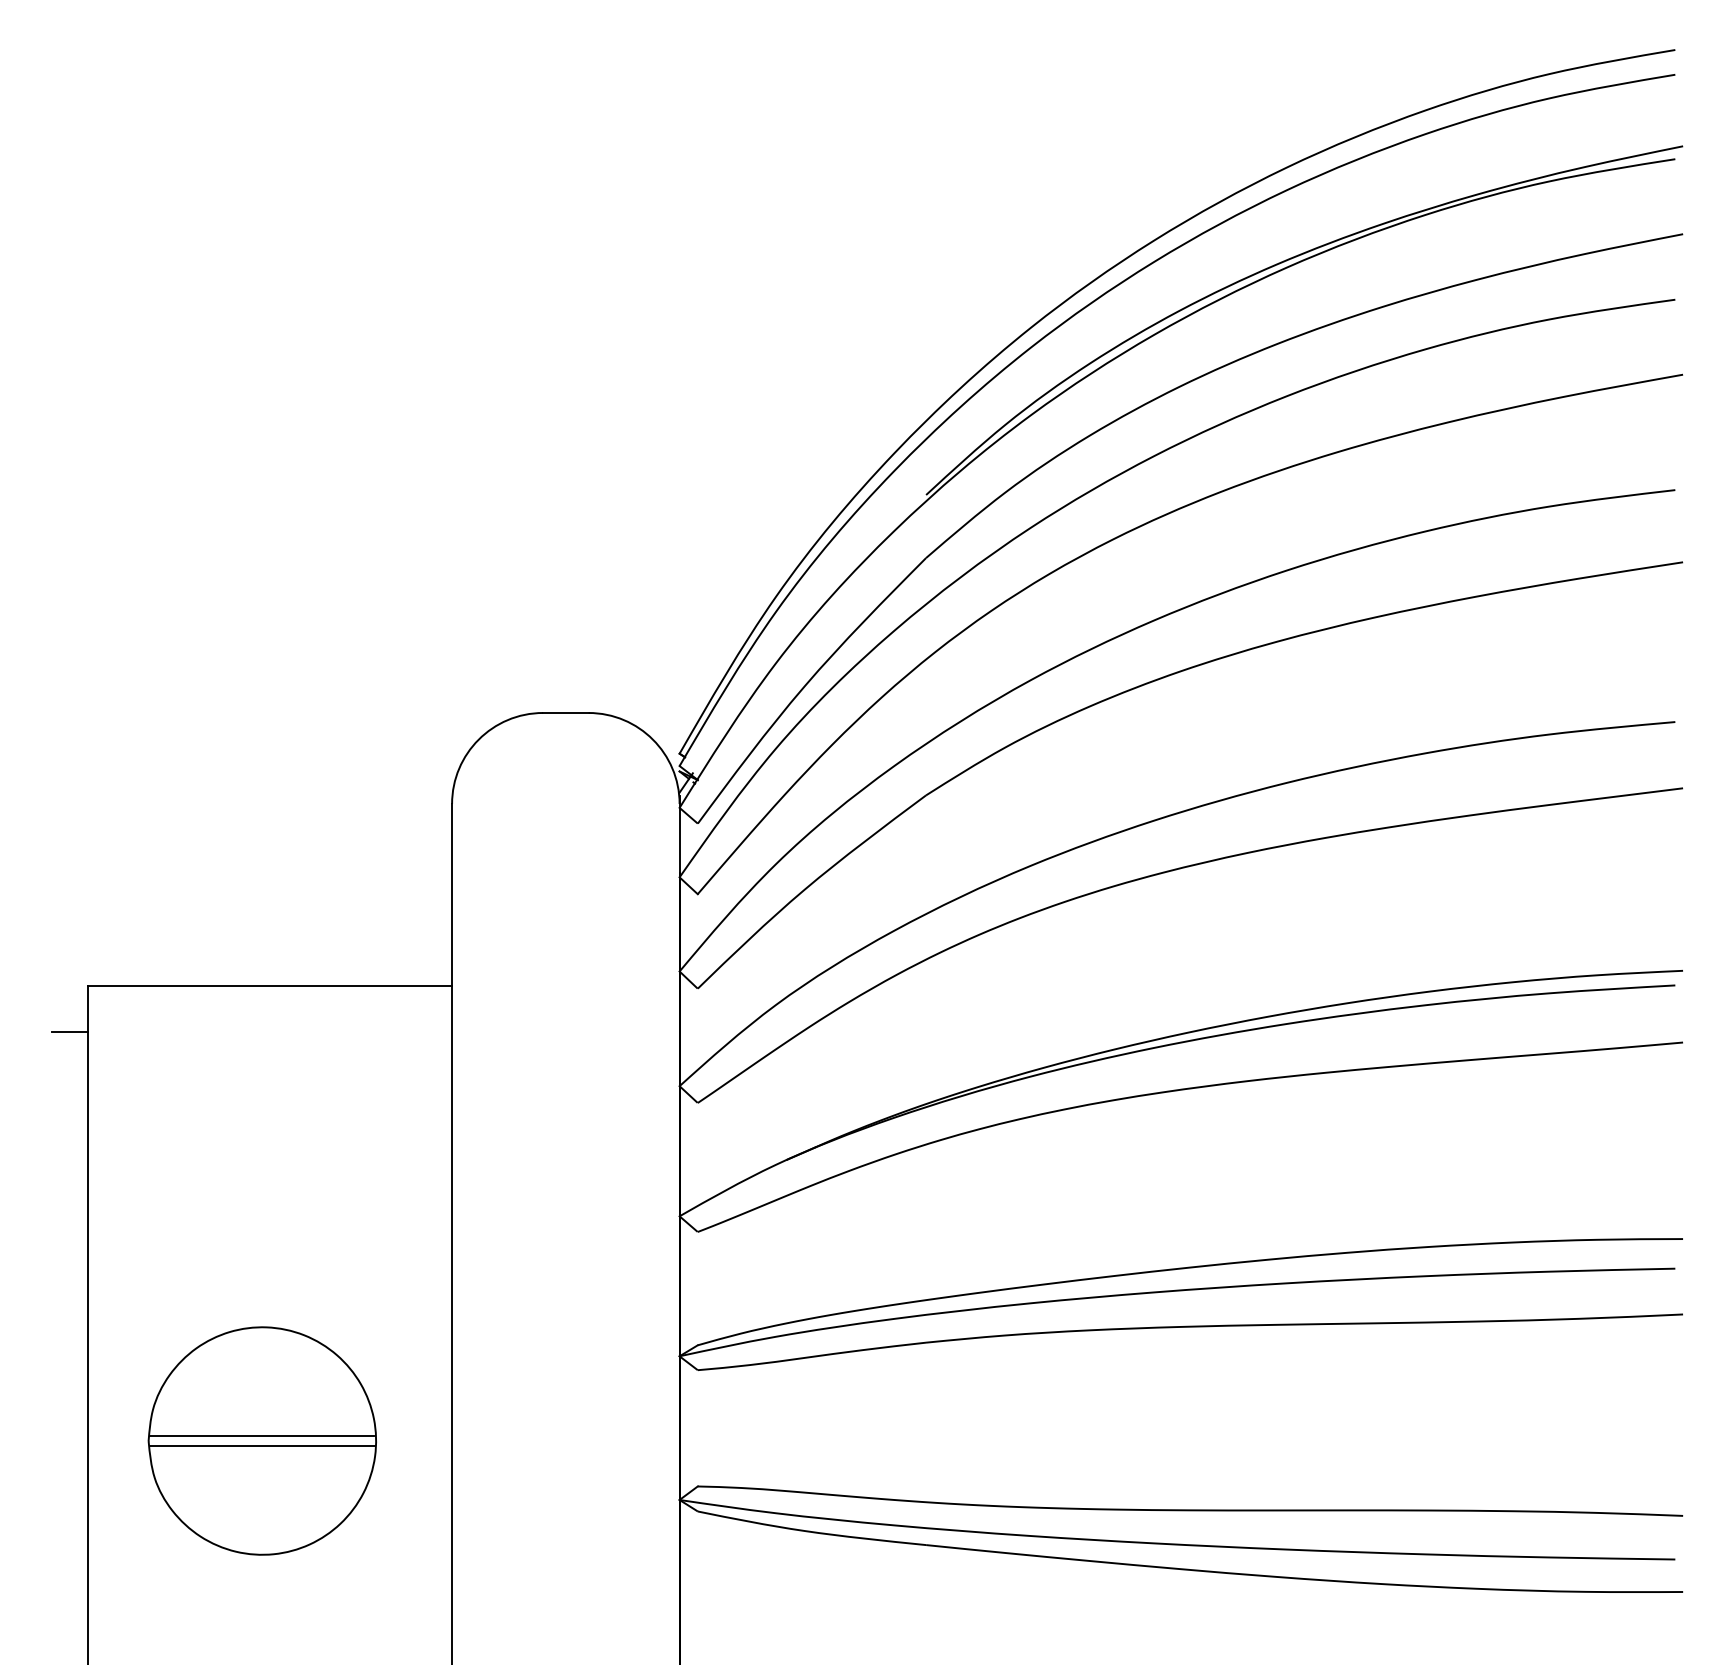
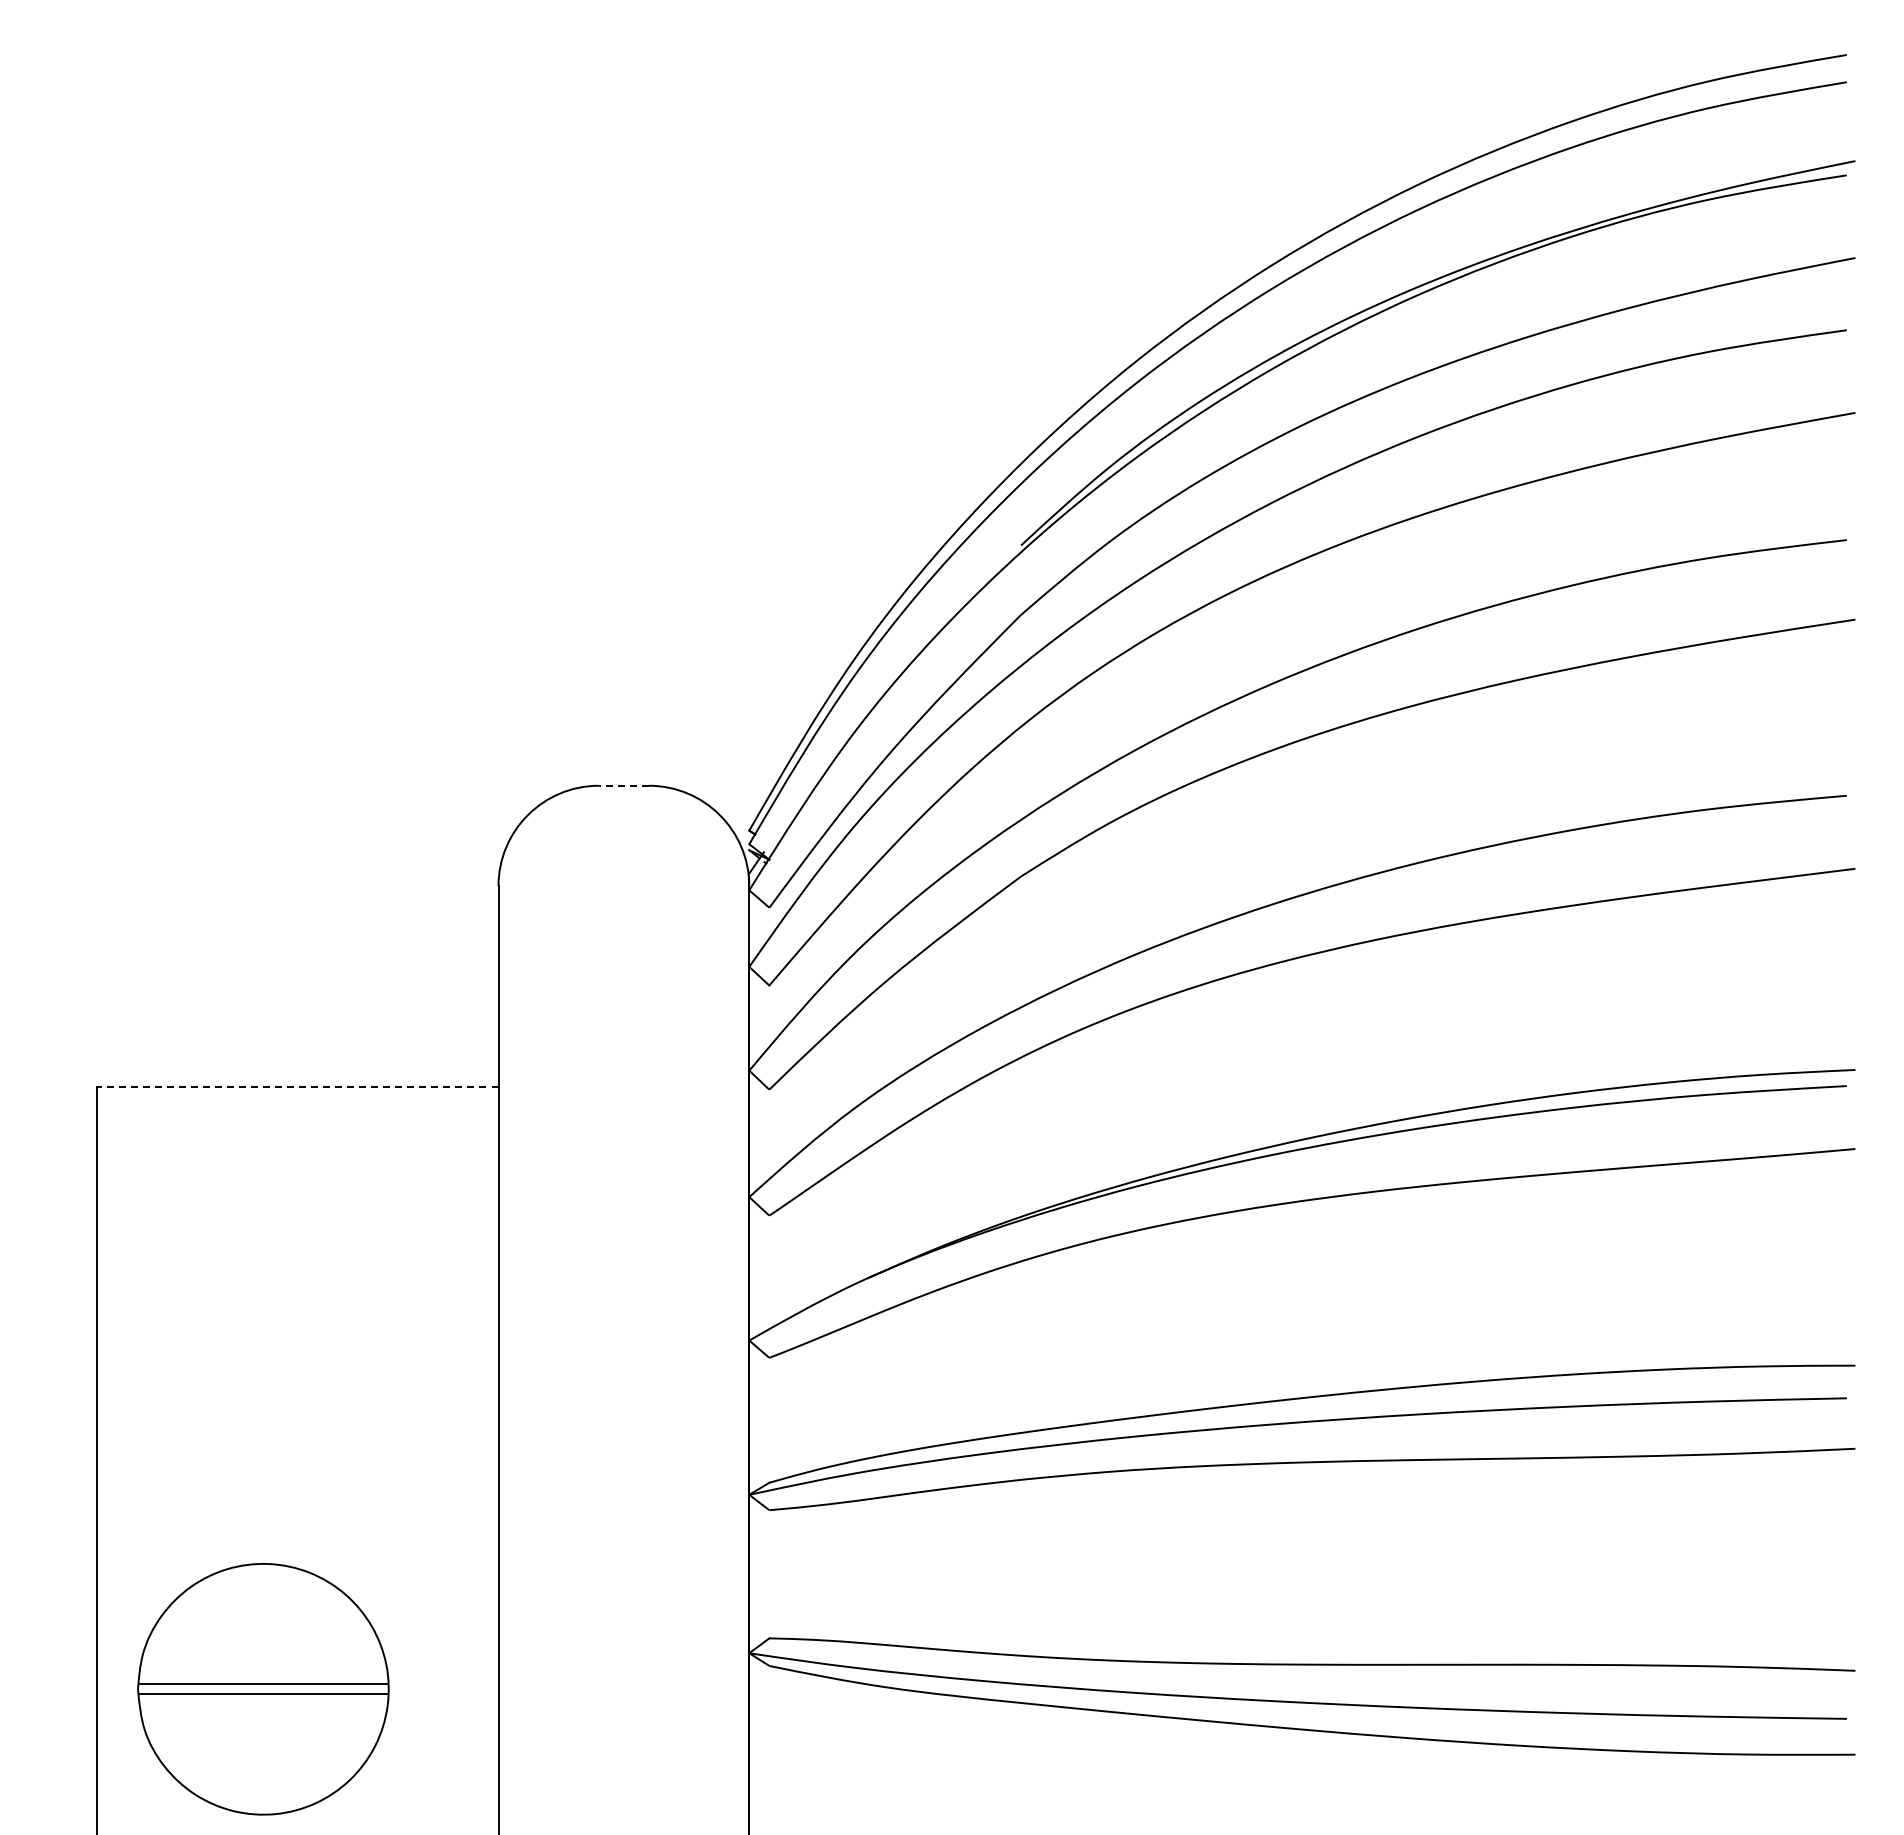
line: (565, 712) -> (623, 785), solid -> dashed
line: (269, 985) -> (297, 1086), solid -> dashed
line: (70, 1031) -> (77, 1136), removed
part: (262, 1441) -> (263, 1689), moved

